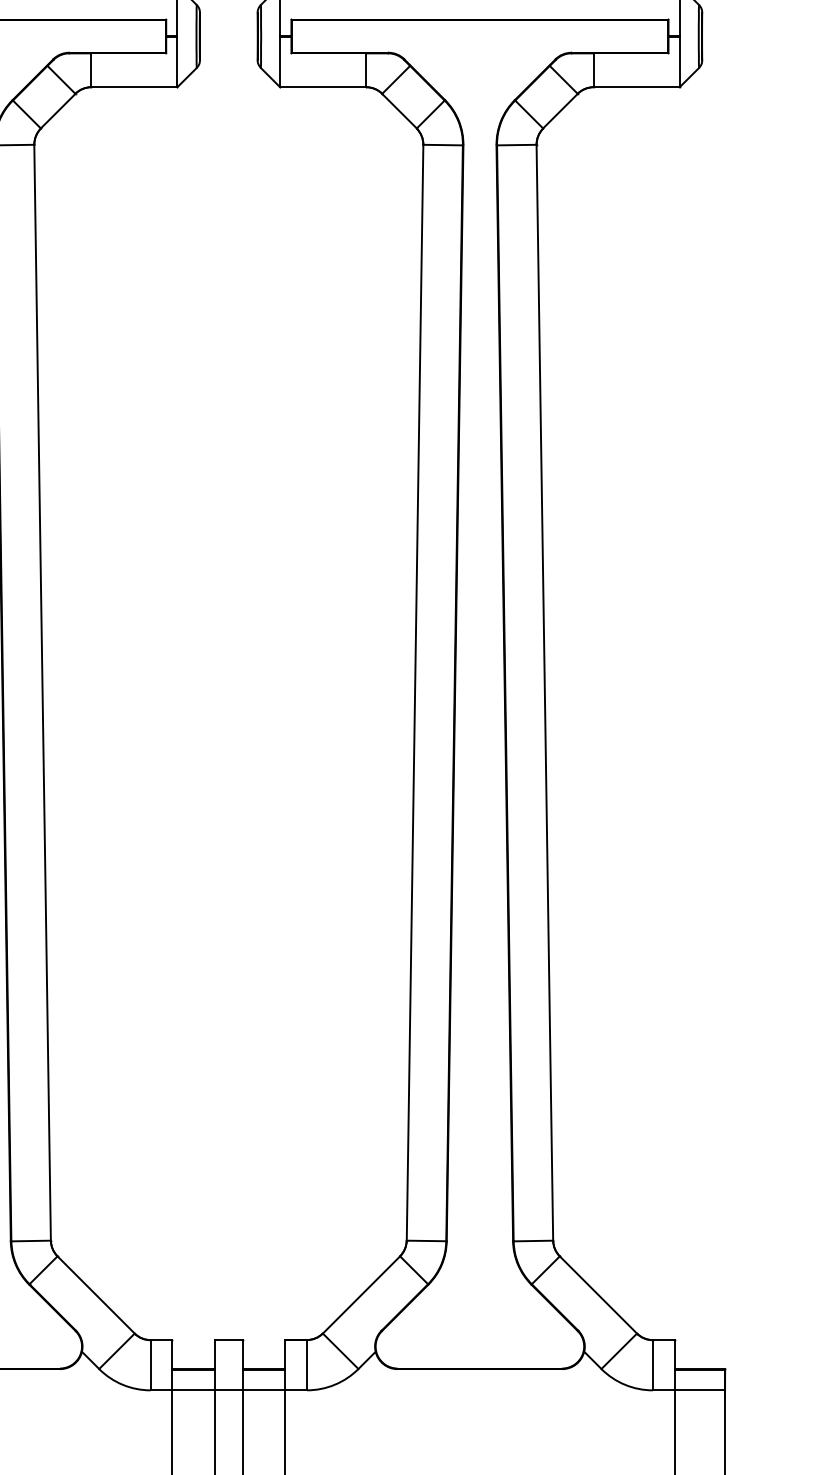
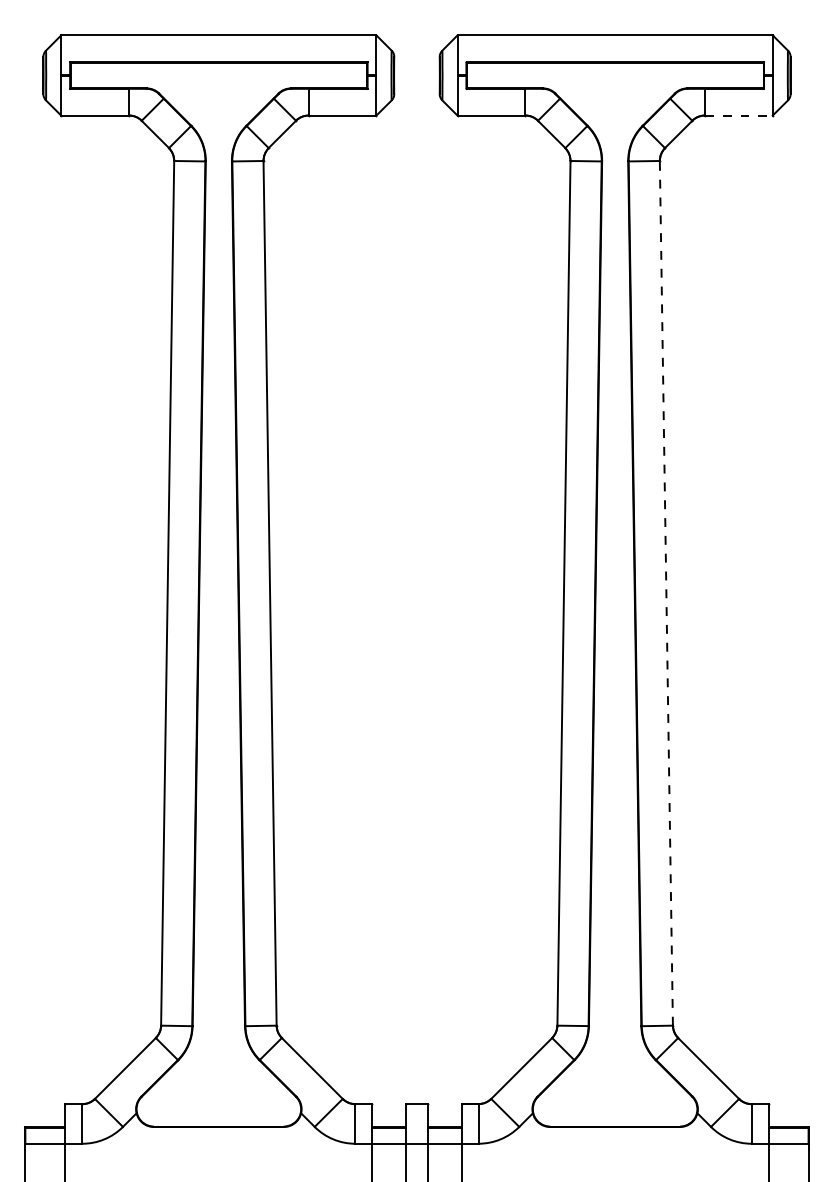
line: (636, 87) -> (738, 115), solid -> dashed
line: (545, 691) -> (666, 592), solid -> dashed

